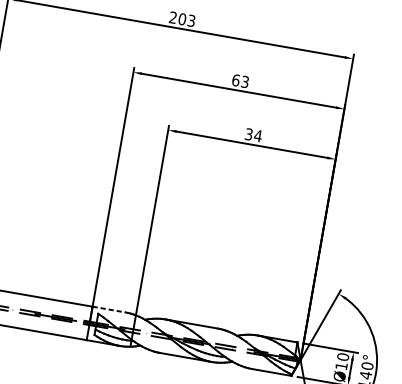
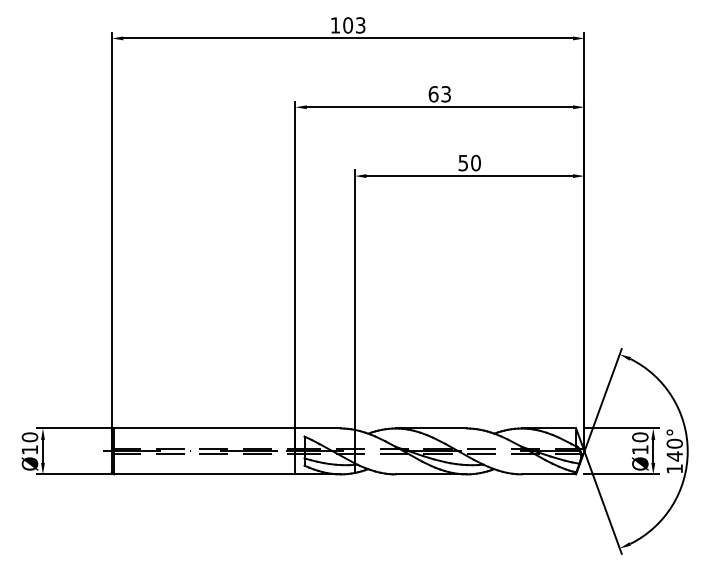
text: (172, 17) -> (334, 25), 203 -> 103
text: (254, 134) -> (470, 162), 34 -> 50
line: (109, 309) -> (318, 428), dashed -> solid

